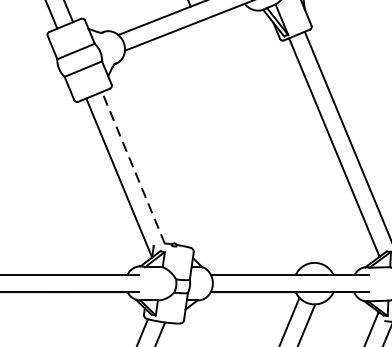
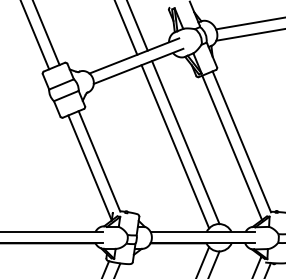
line: (263, 139) -> (185, 142), added
line: (248, 145) -> (175, 146), added
line: (133, 166) -> (99, 160), dashed -> solid

